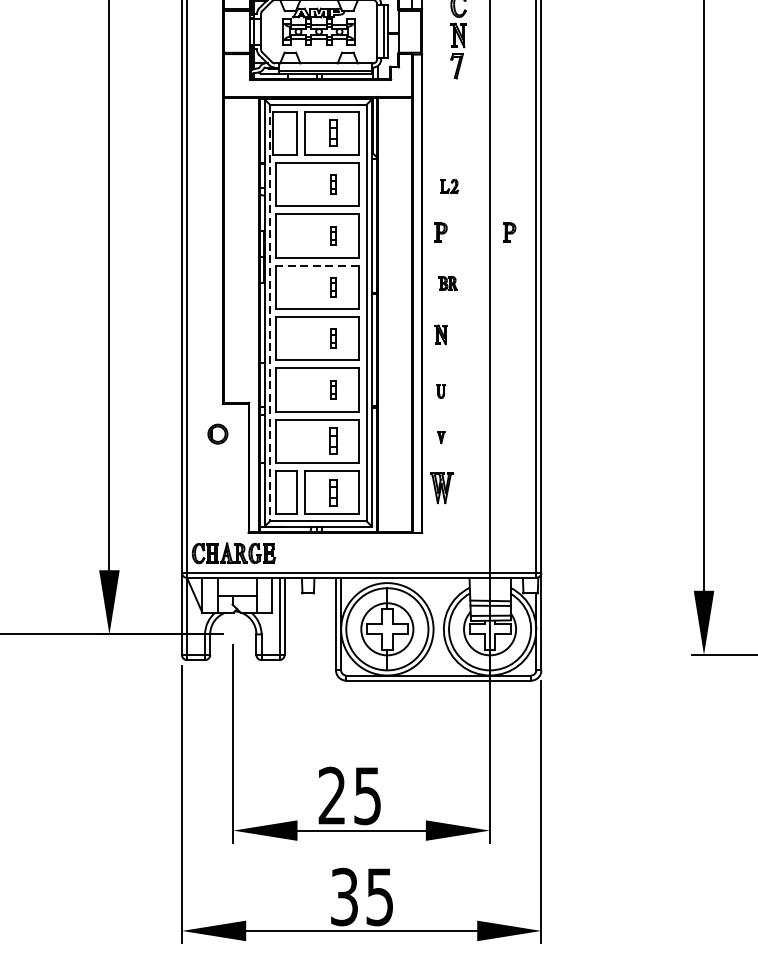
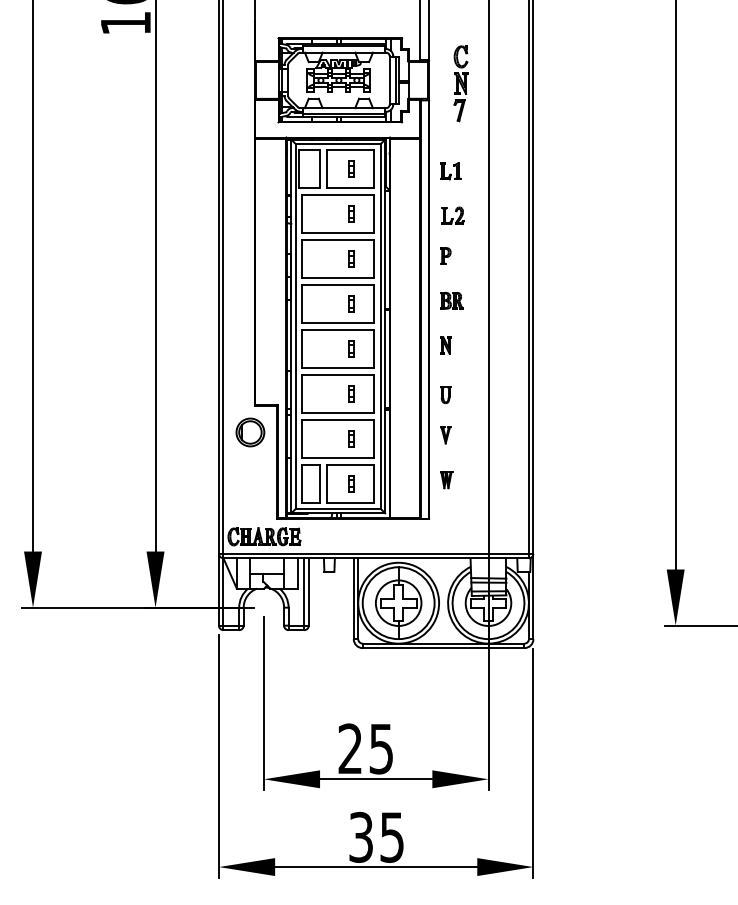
part: (333, 132) -> (351, 168), size x0.71
part: (446, 135) -> (450, 171), added
part: (448, 186) -> (452, 215), size x1.43
part: (509, 231) -> (505, 255), removed
line: (317, 266) -> (337, 285), dashed -> solid
part: (447, 283) -> (451, 300), size x1.43
line: (269, 313) -> (295, 326), dashed -> solid
part: (440, 391) -> (445, 395), size x1.43
part: (217, 434) -> (250, 432), size x1.67
part: (440, 437) -> (445, 435), size x1.67
part: (333, 441) -> (351, 438), size x0.71
part: (442, 489) -> (446, 480), size x0.62
part: (333, 492) -> (351, 483), size x0.71

